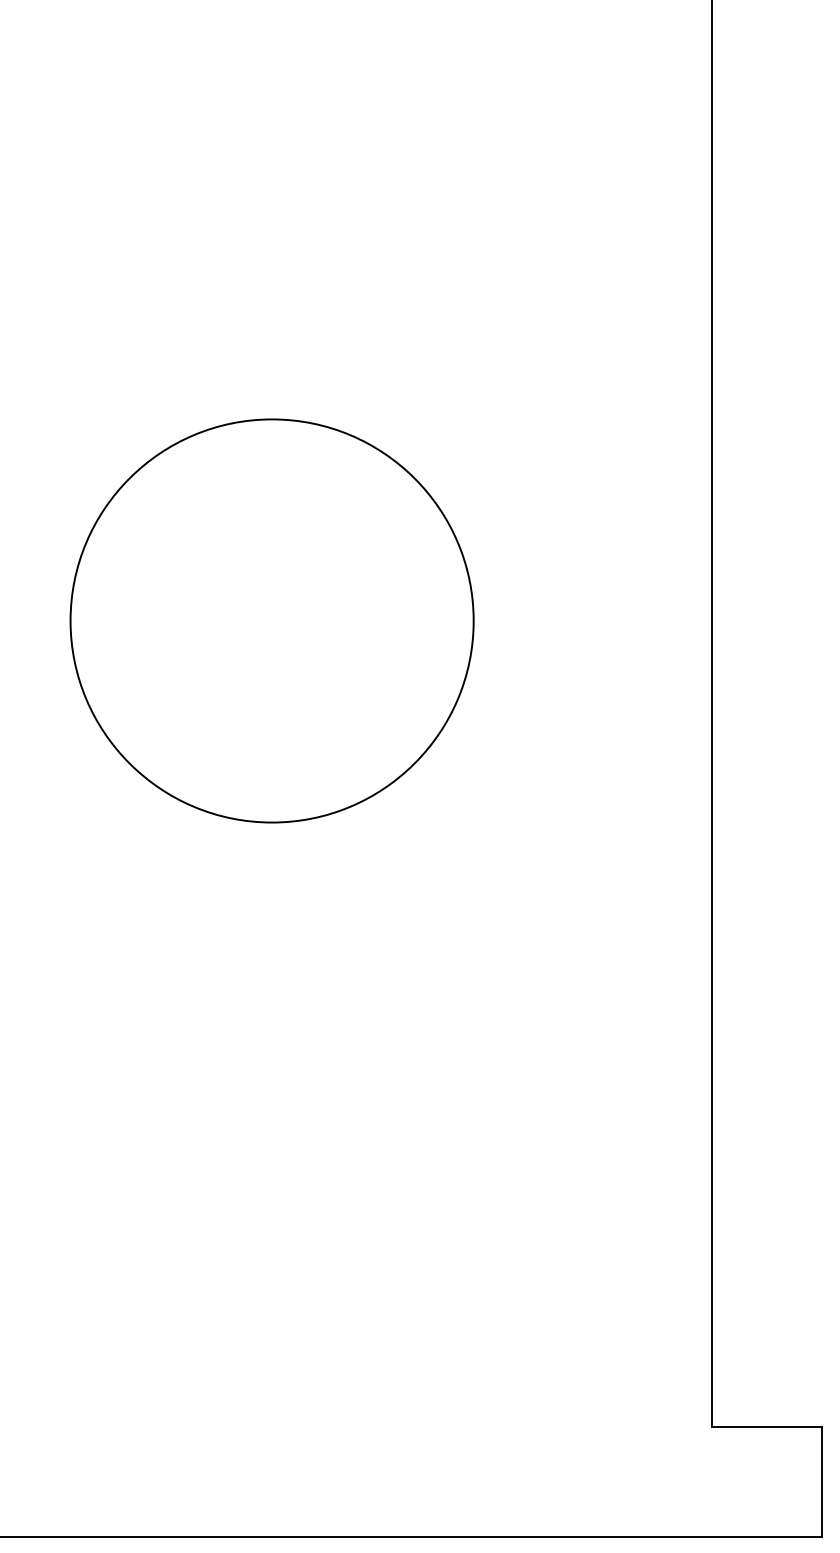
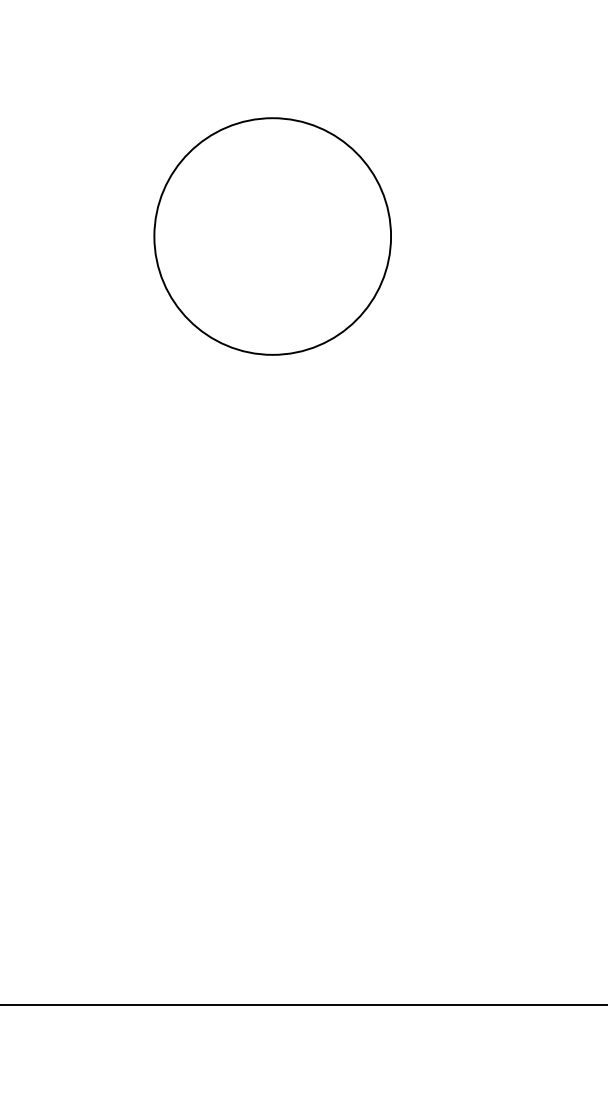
circle: (271, 620) -> (272, 236), size x0.7

